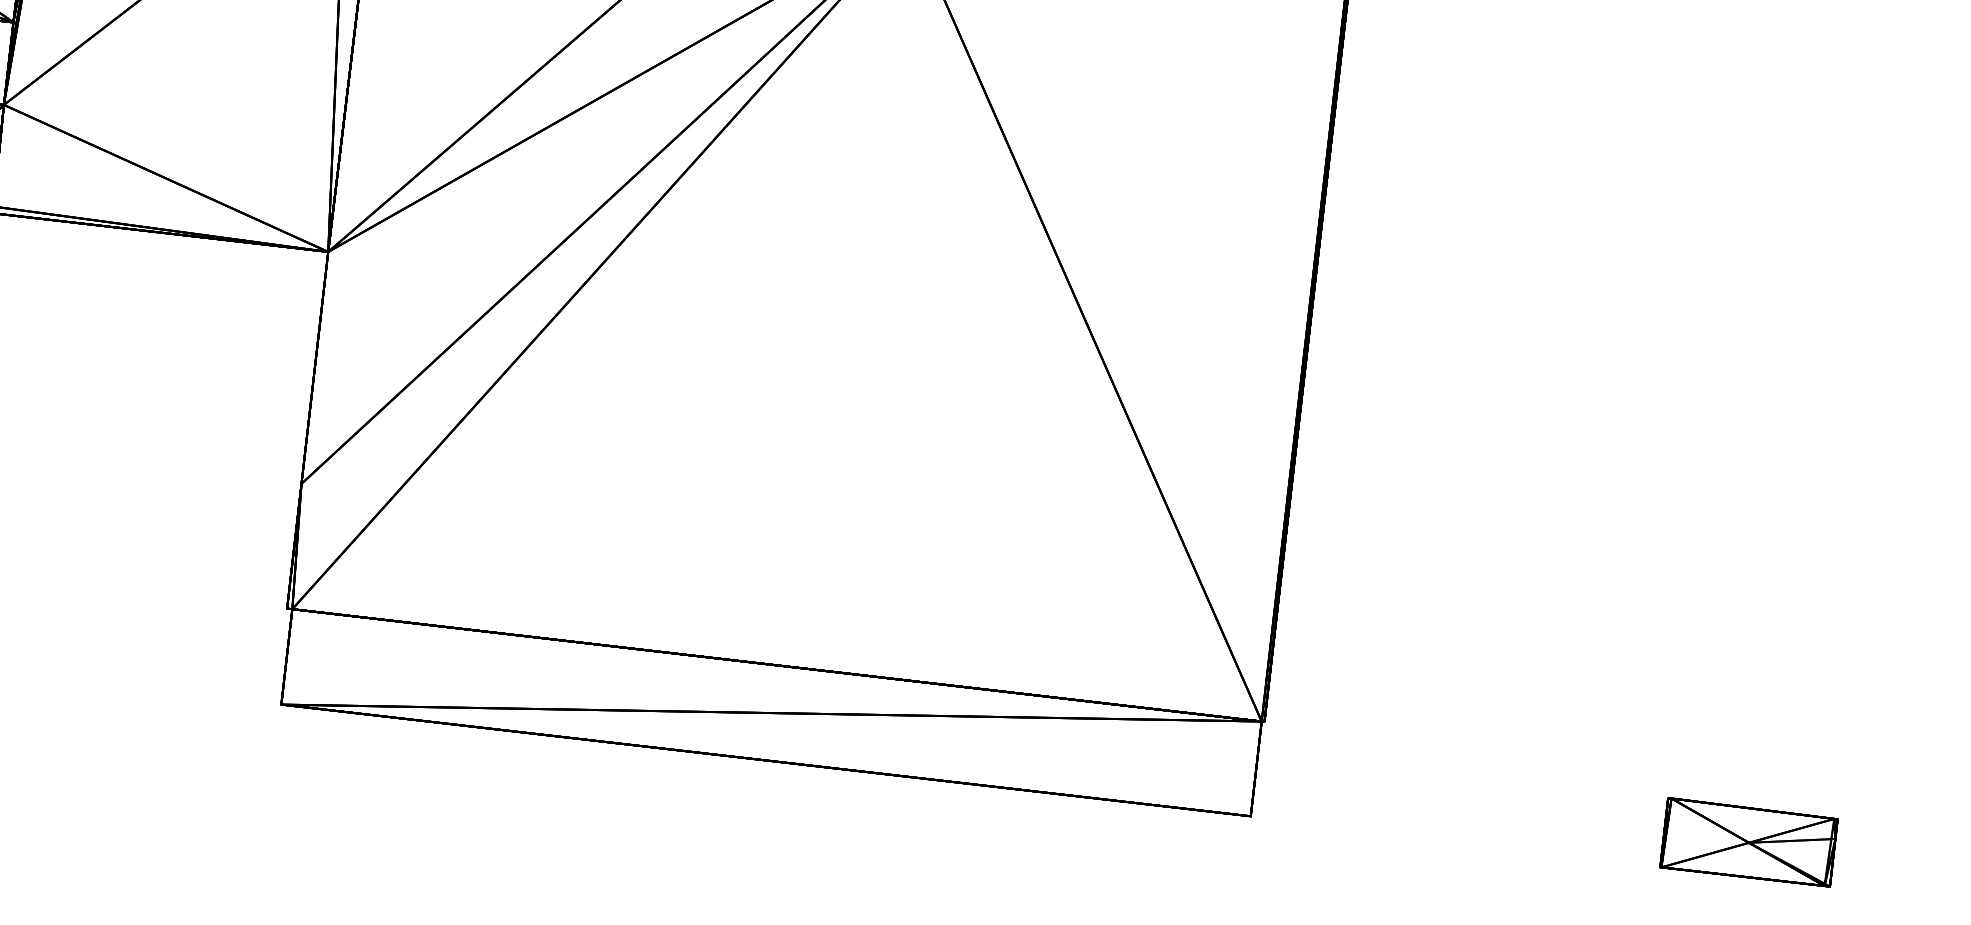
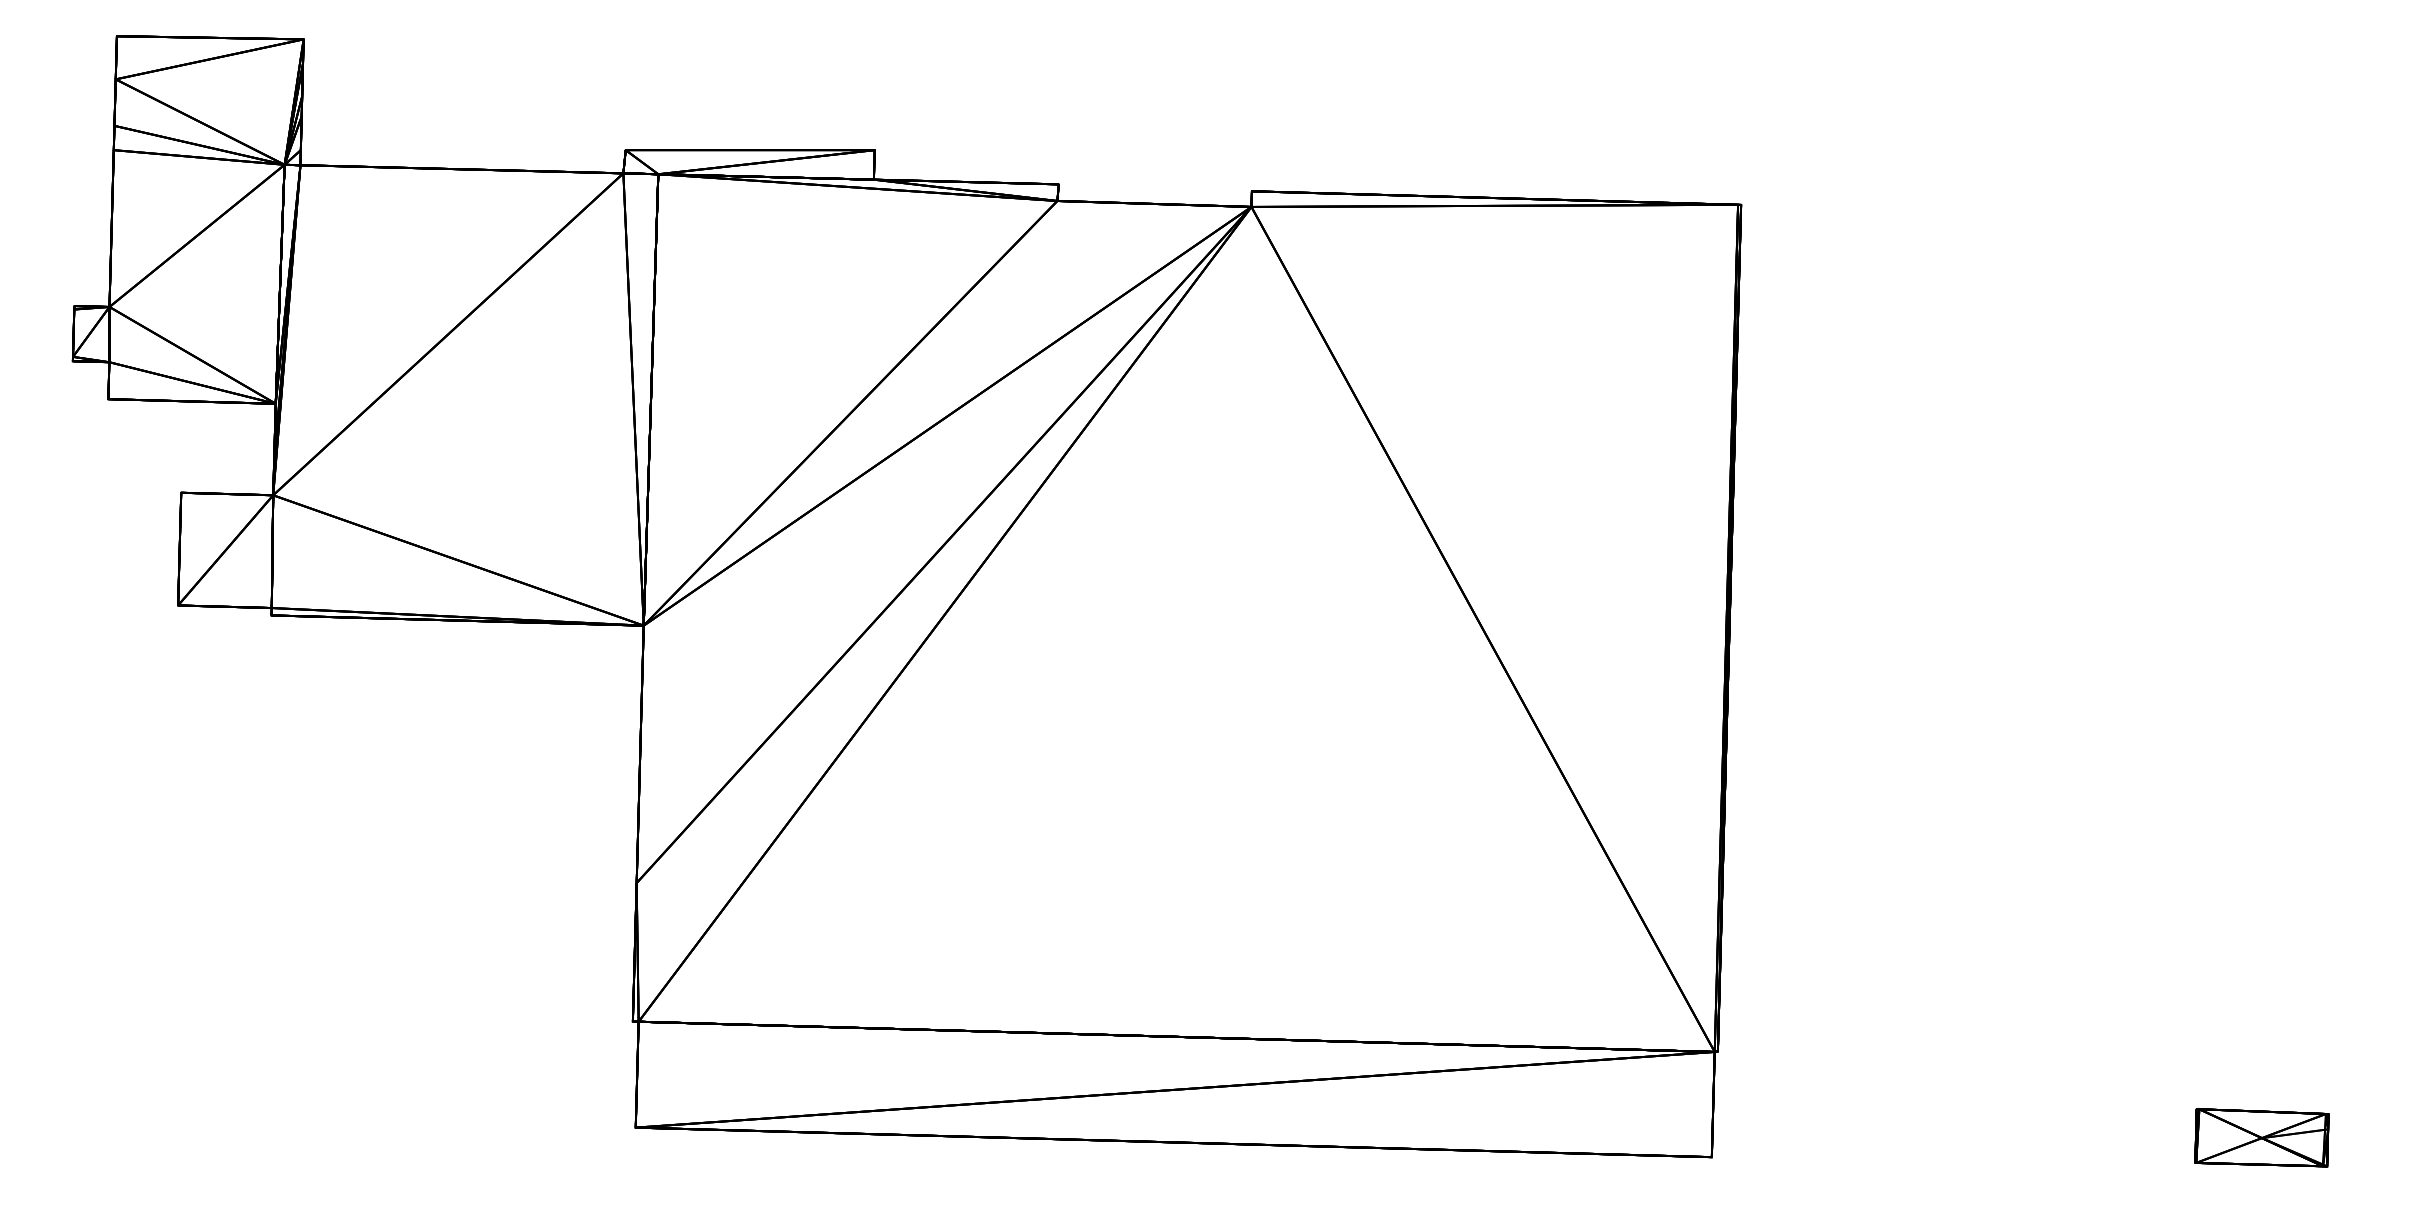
part: (1748, 841) -> (2261, 1137), size x0.7

